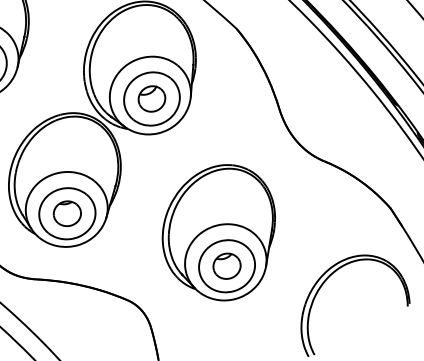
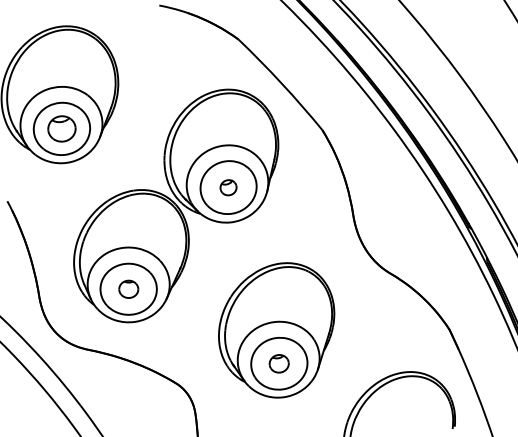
part: (151, 98) -> (228, 187), size x0.6
part: (67, 214) -> (128, 289), size x0.7
part: (226, 266) -> (278, 363), size x0.7

